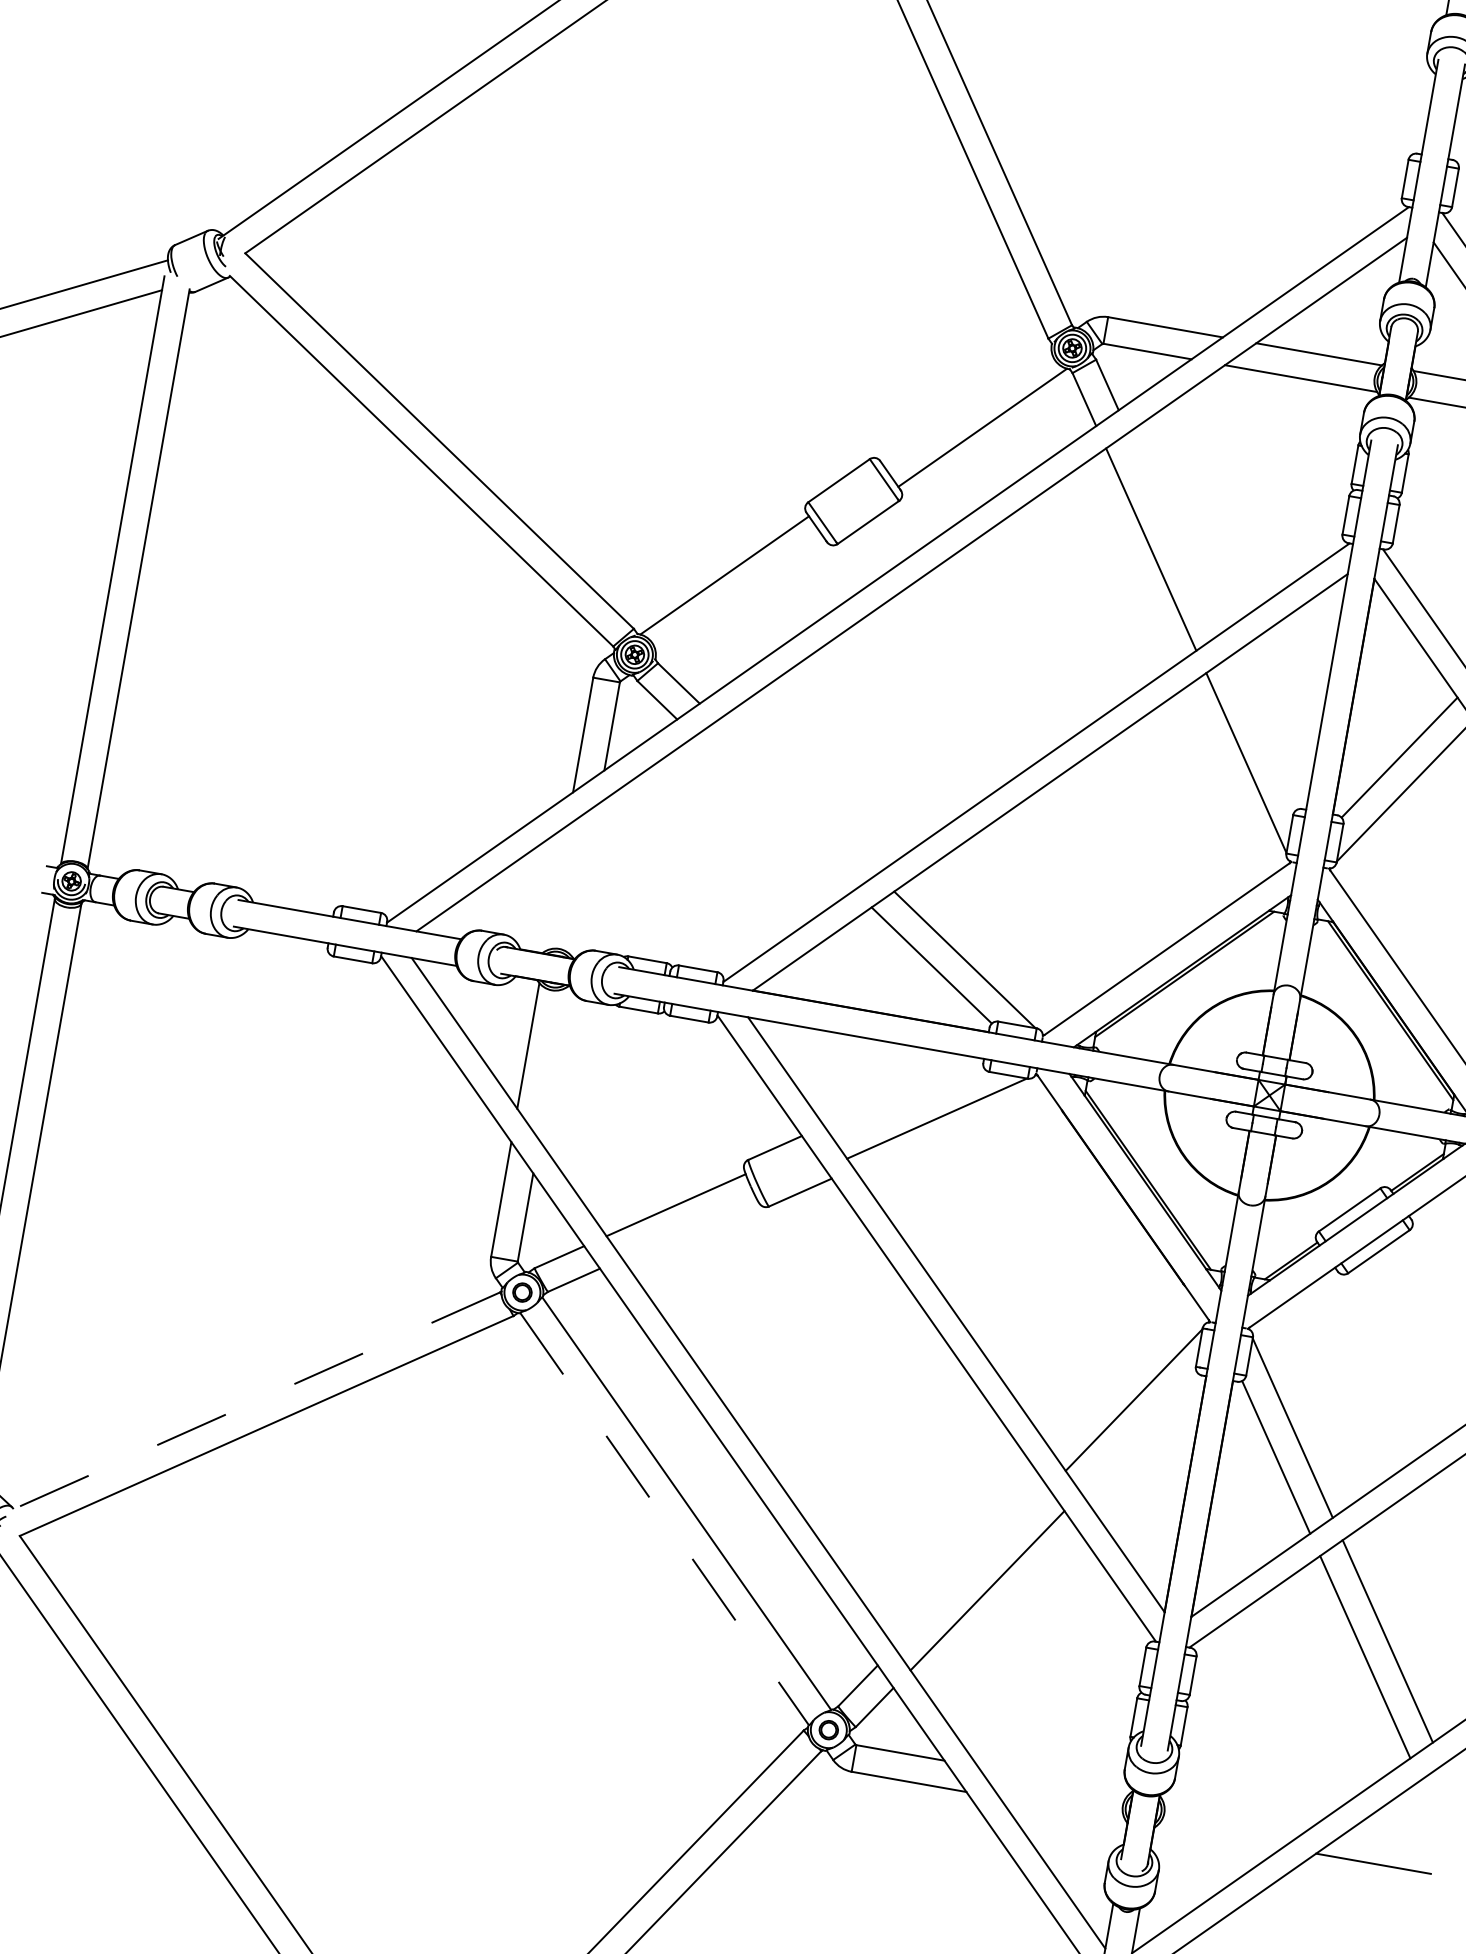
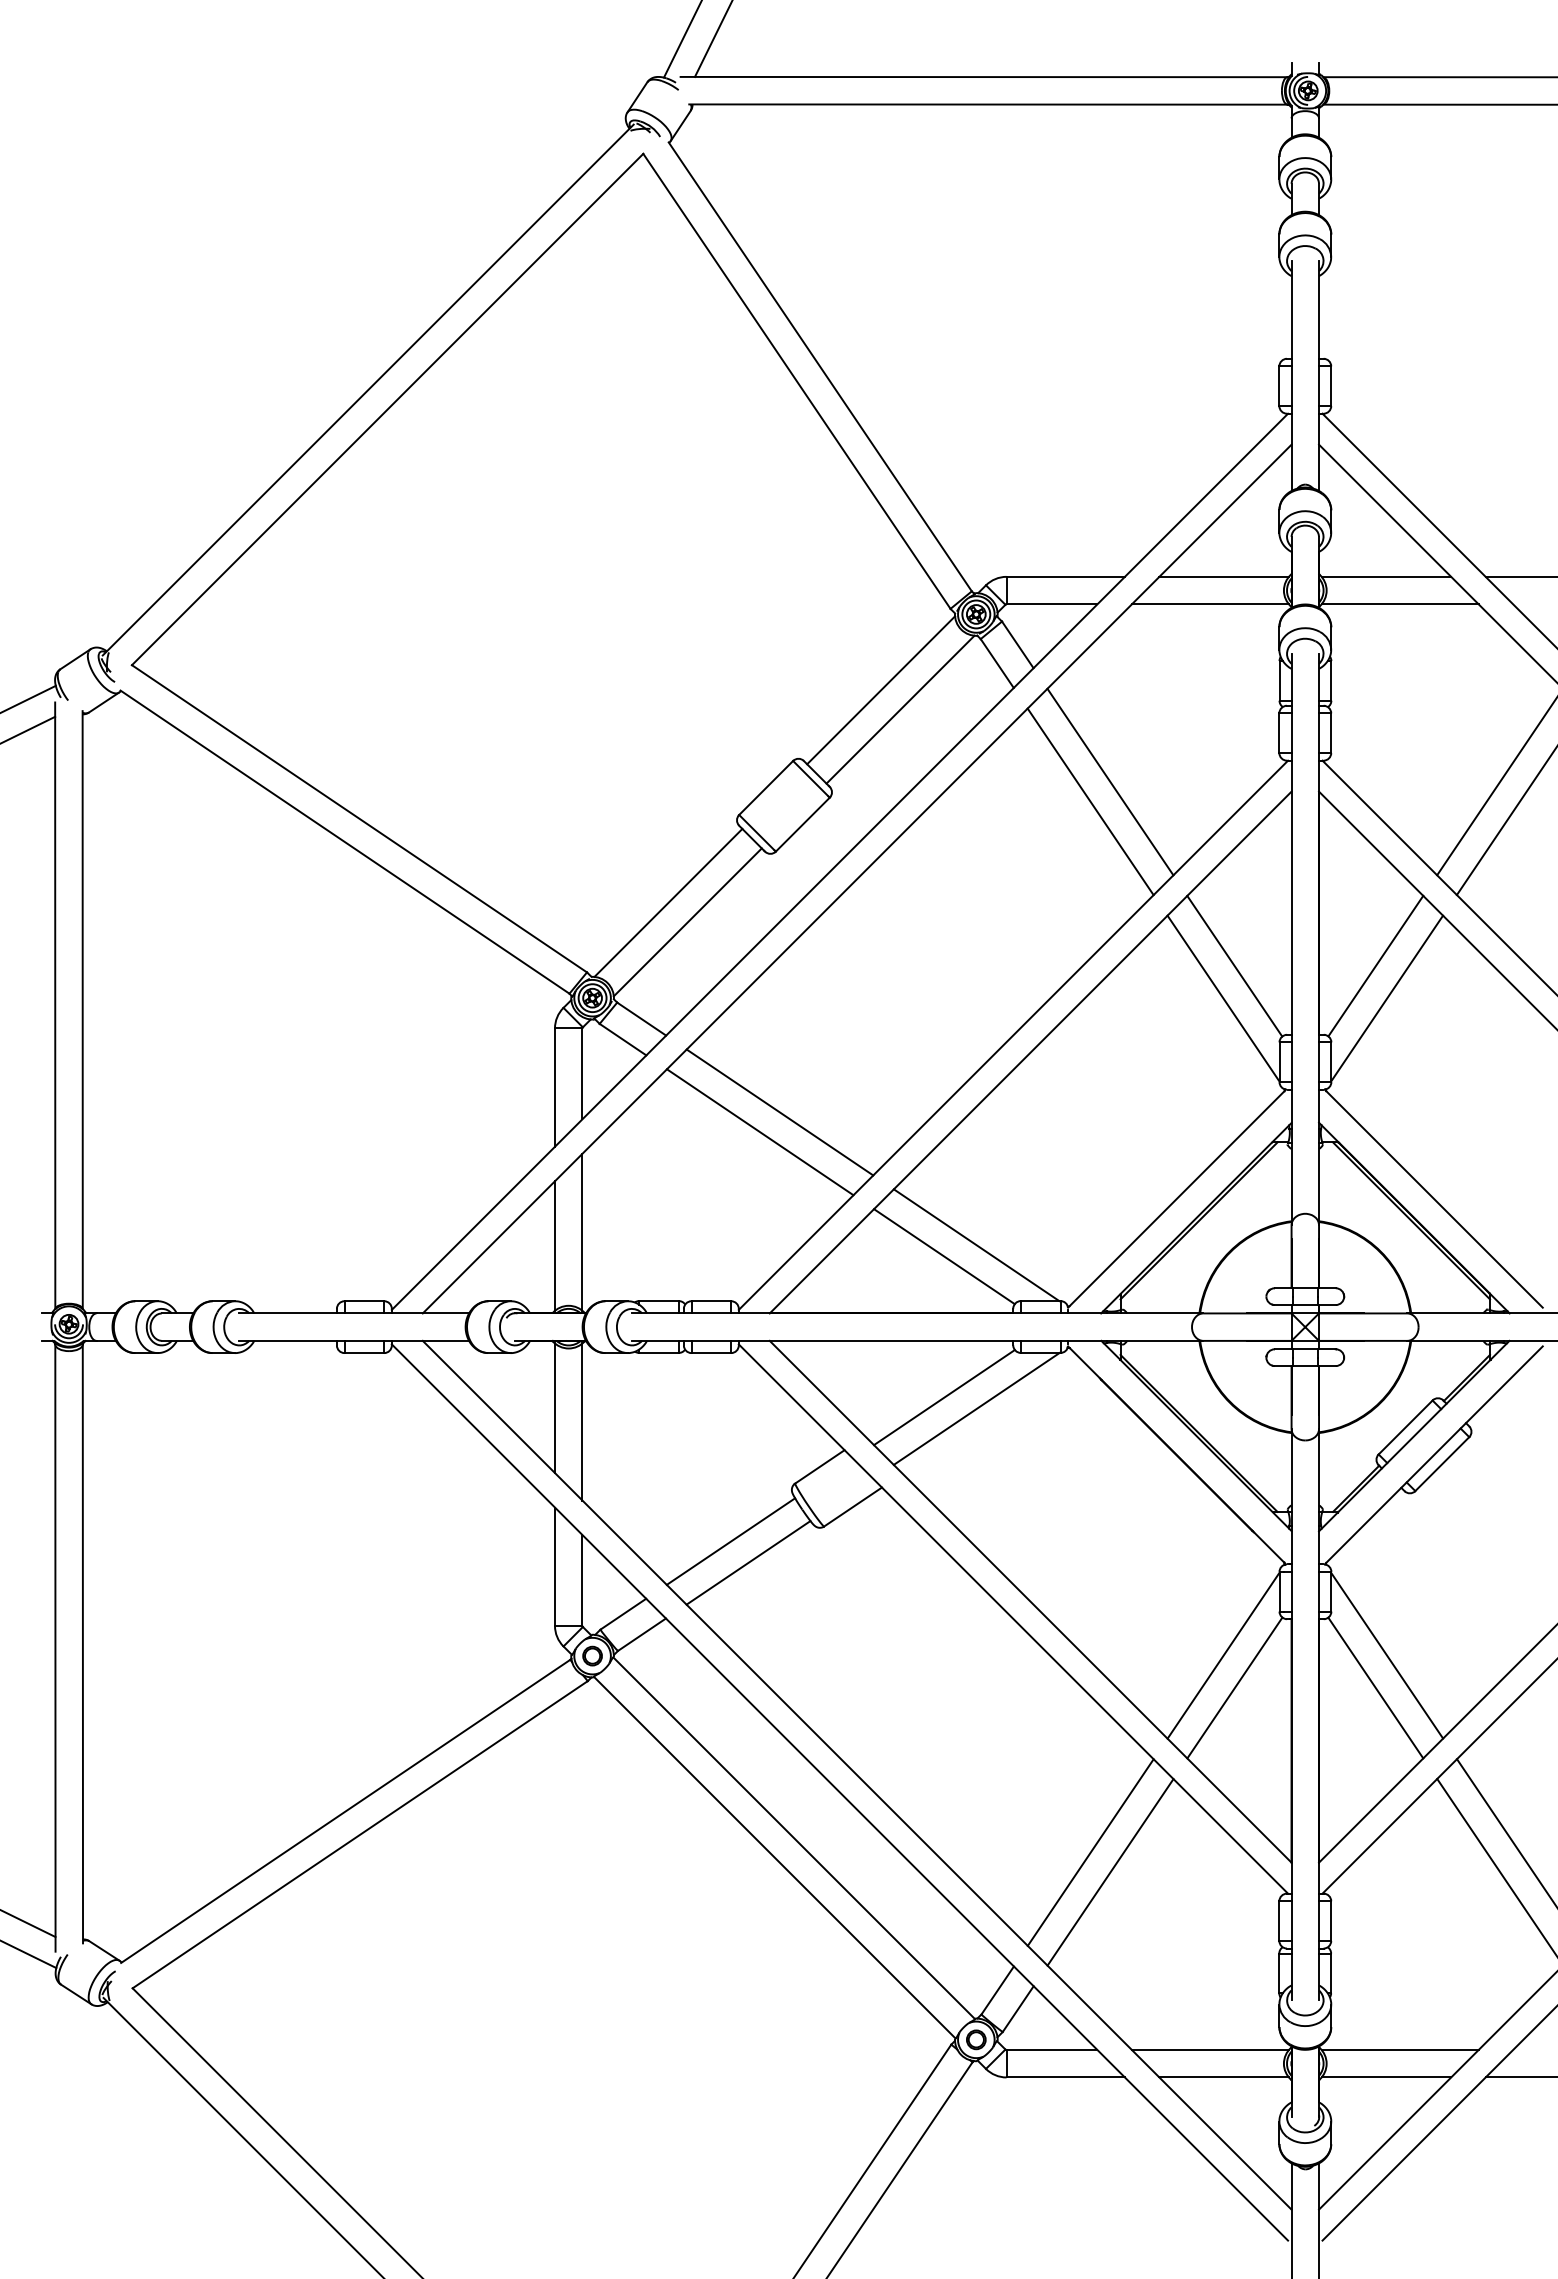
line: (967, 405) -> (881, 690), added
line: (1173, 533) -> (1110, 781), added
line: (739, 597) -> (687, 922), added
line: (1262, 732) -> (1234, 965), added
line: (796, 797) -> (779, 1112), added
line: (773, 813) -> (759, 1132), added
line: (585, 879) -> (582, 1231), added
line: (555, 888) -> (554, 1245), added
line: (552, 1063) -> (582, 1421), added
line: (907, 1102) -> (944, 1397), added
line: (689, 1228) -> (748, 1562), added
line: (256, 1400) -> (345, 1811), dashed -> solid
line: (1139, 1432) -> (1234, 1687), added
line: (664, 1518) -> (774, 1857), dashed -> solid
line: (971, 1568) -> (1090, 1852), added
line: (1053, 1780) -> (1209, 2050), added
line: (1061, 1808) -> (1223, 2077), added
line: (1237, 1812) -> (1399, 2050), added
line: (1219, 1836) -> (1386, 2077), added

